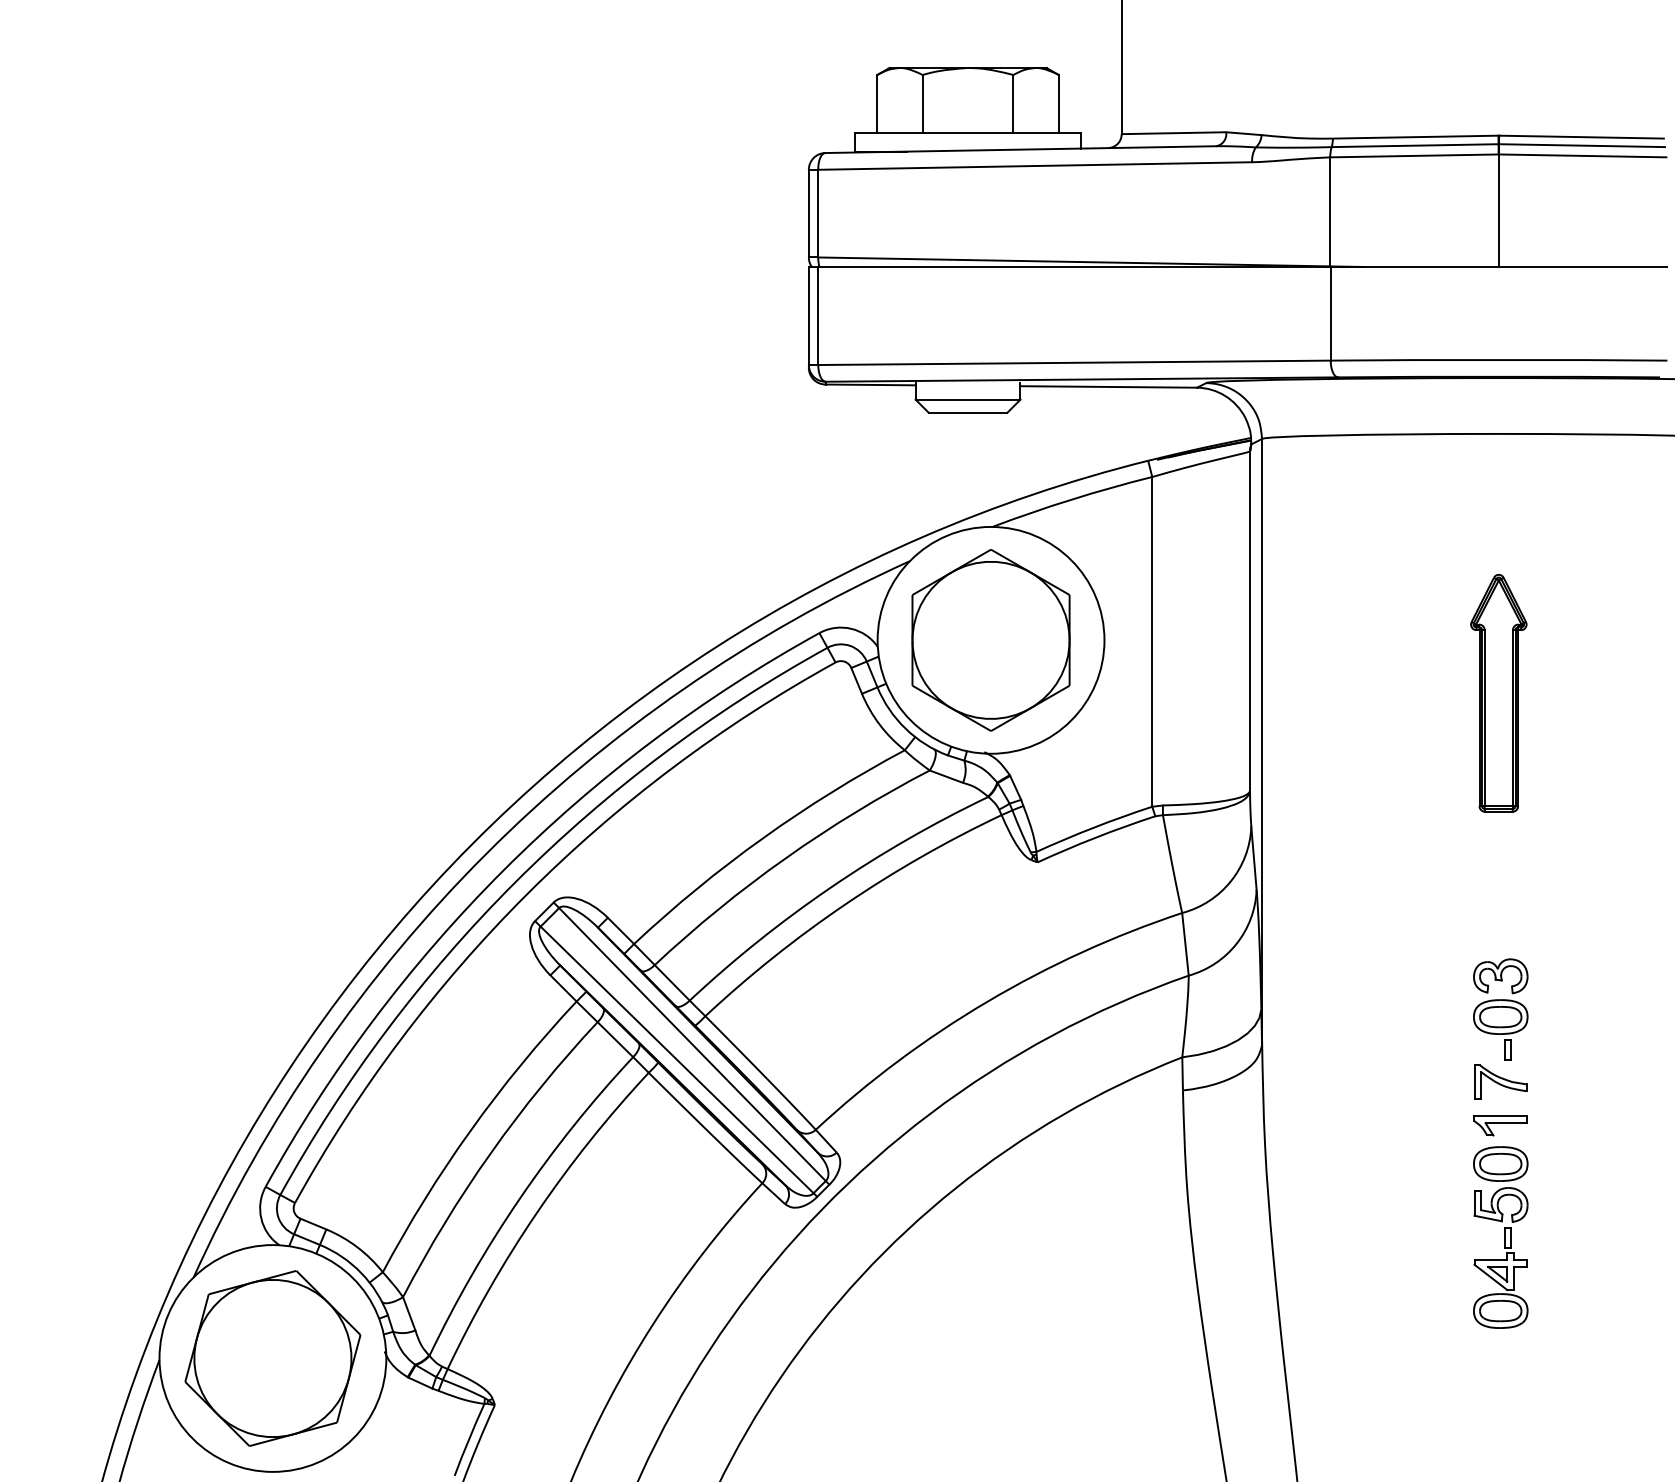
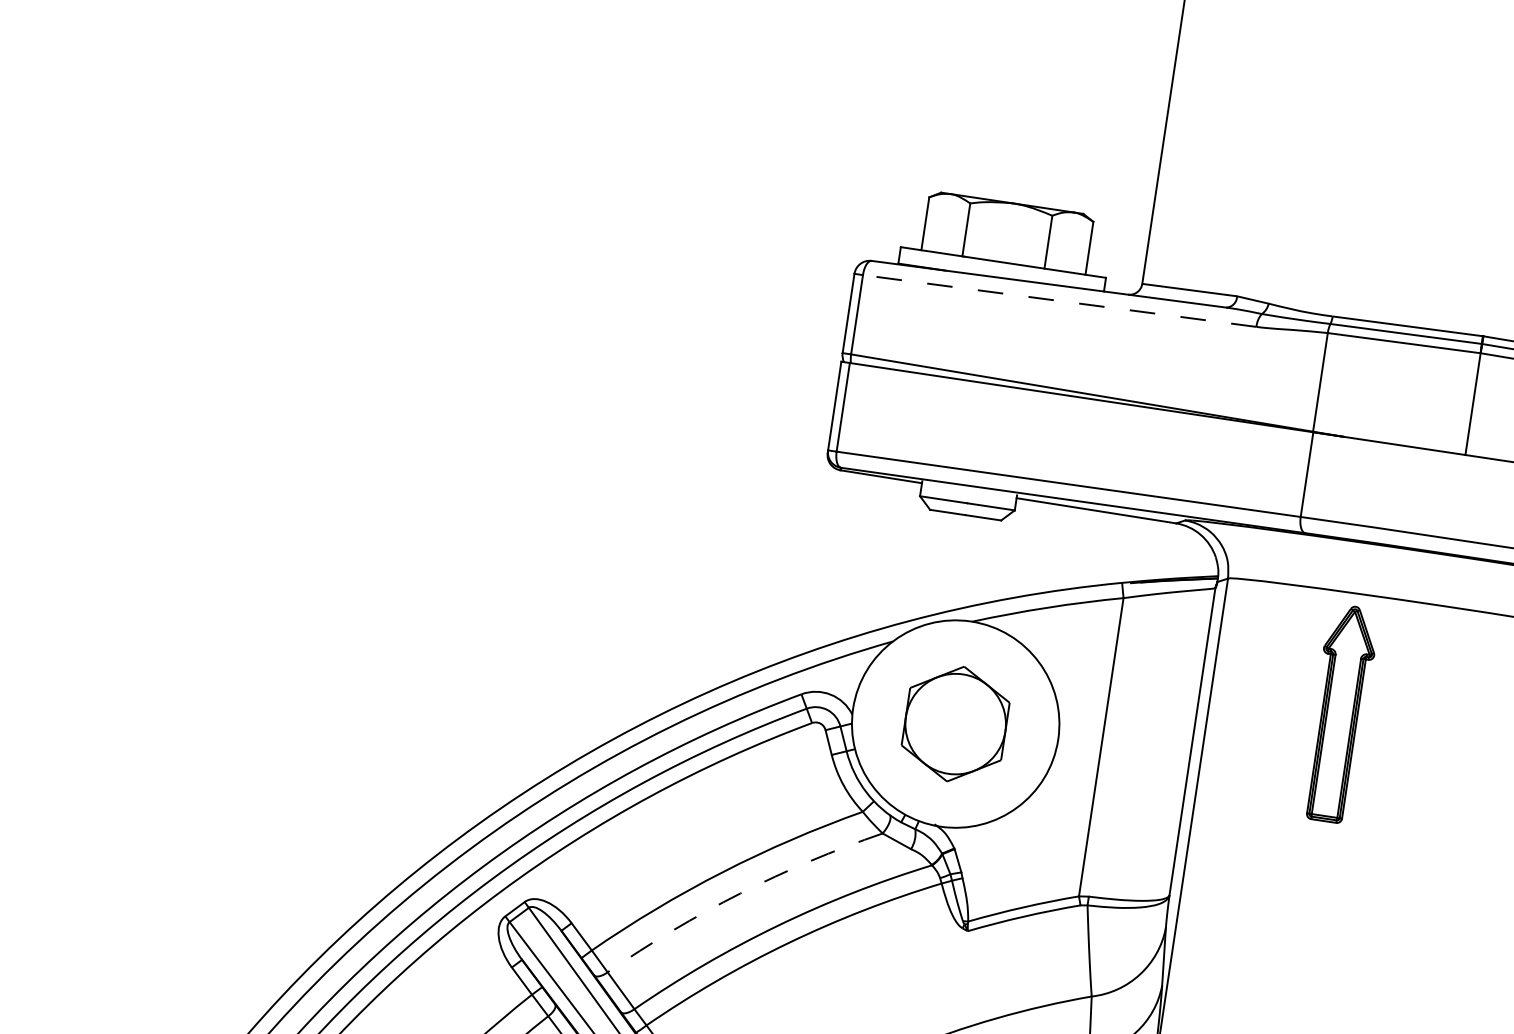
line: (1035, 166) -> (1059, 301), solid -> dashed
part: (990, 640) -> (955, 724), size x0.7
part: (1498, 693) -> (1339, 714), moved
arc: (785, 858) -> (740, 893), solid -> dashed

